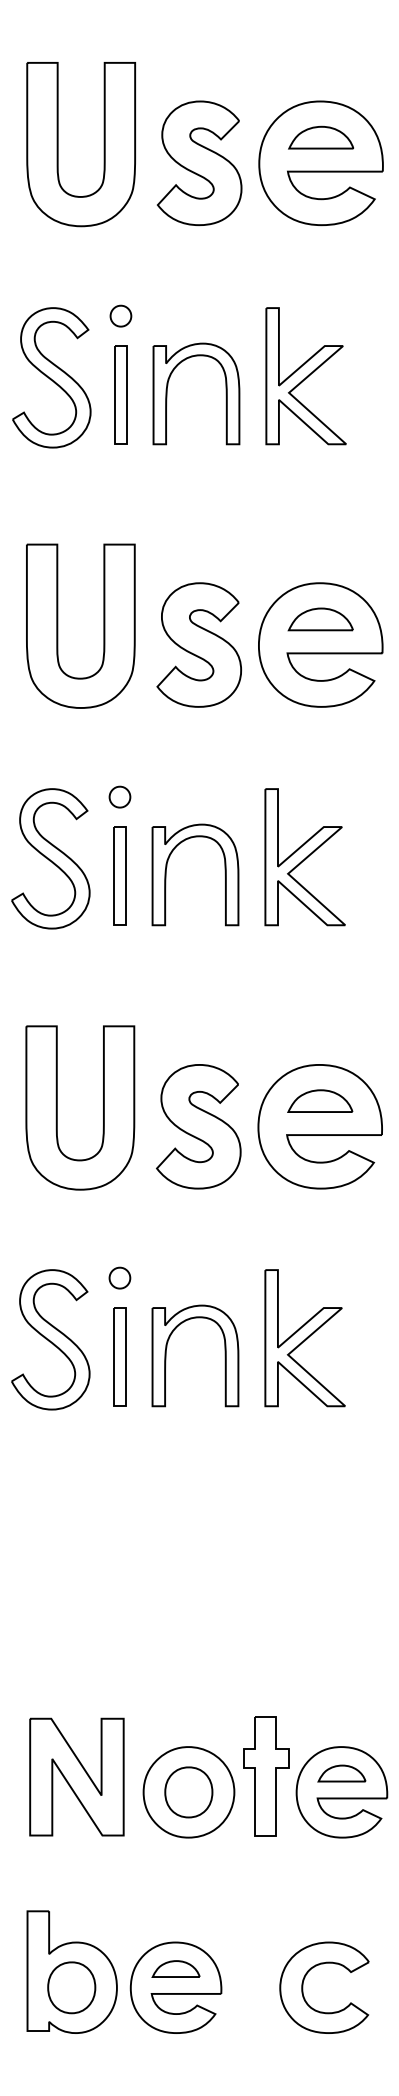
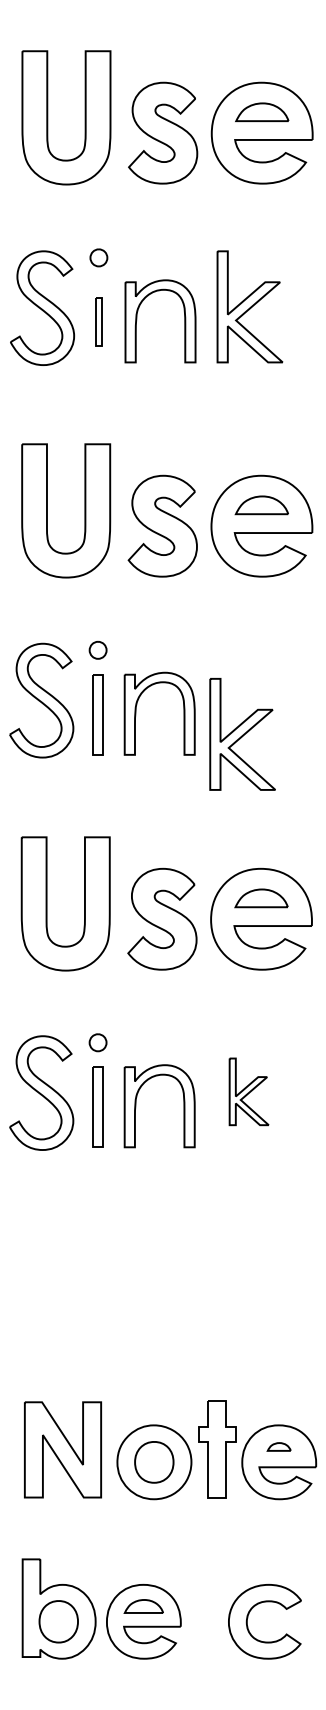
part: (120, 394) -> (98, 321), size x0.6
part: (304, 857) -> (242, 734), moved
part: (304, 1338) -> (248, 1092), size x0.6
part: (341, 1773) -> (278, 1446), size x0.6

